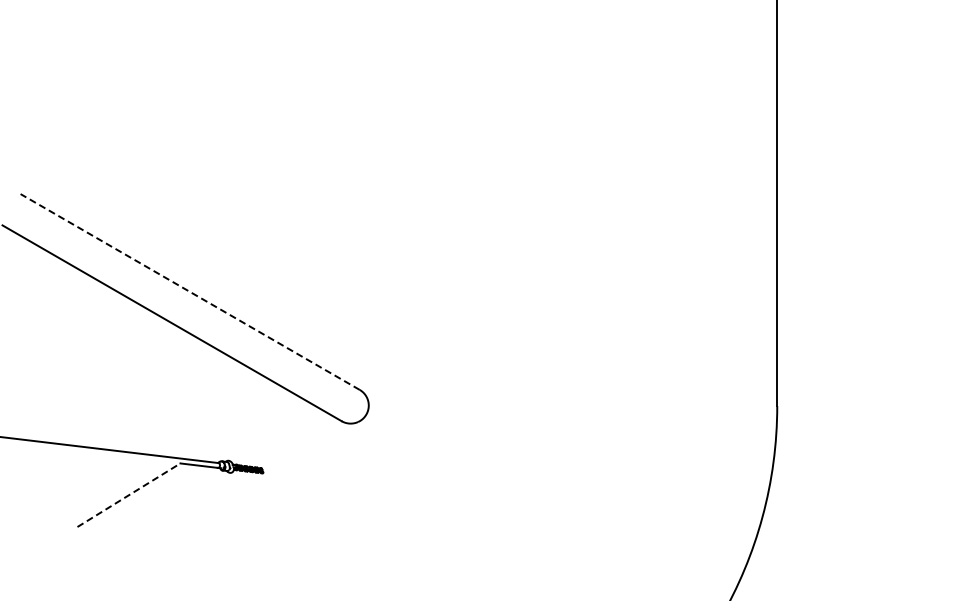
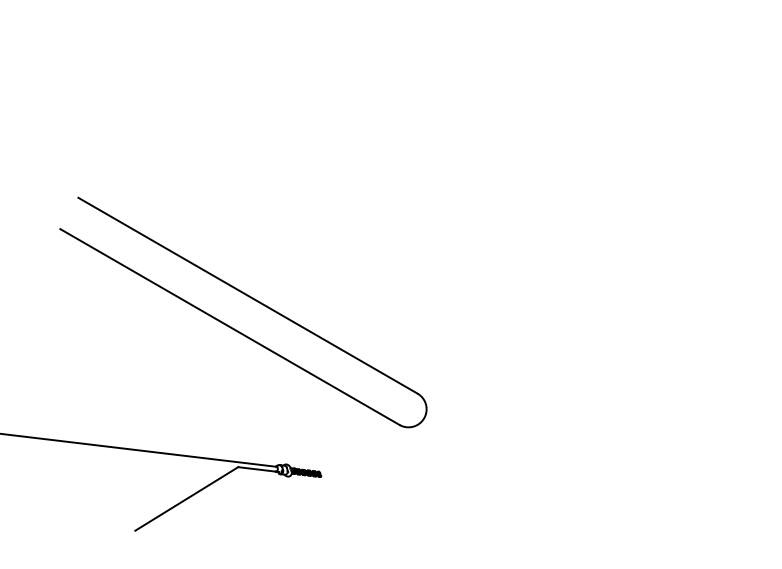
line: (190, 292) -> (248, 296), dashed -> solid
line: (129, 495) -> (187, 499), dashed -> solid

